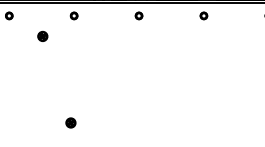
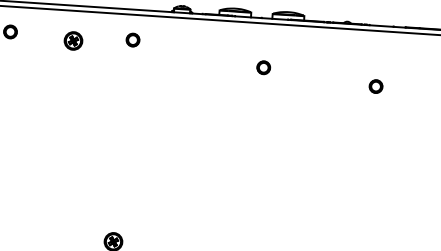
part: (138, 15) -> (262, 66), moved
part: (203, 15) -> (375, 85), moved
part: (42, 35) -> (73, 39), moved

